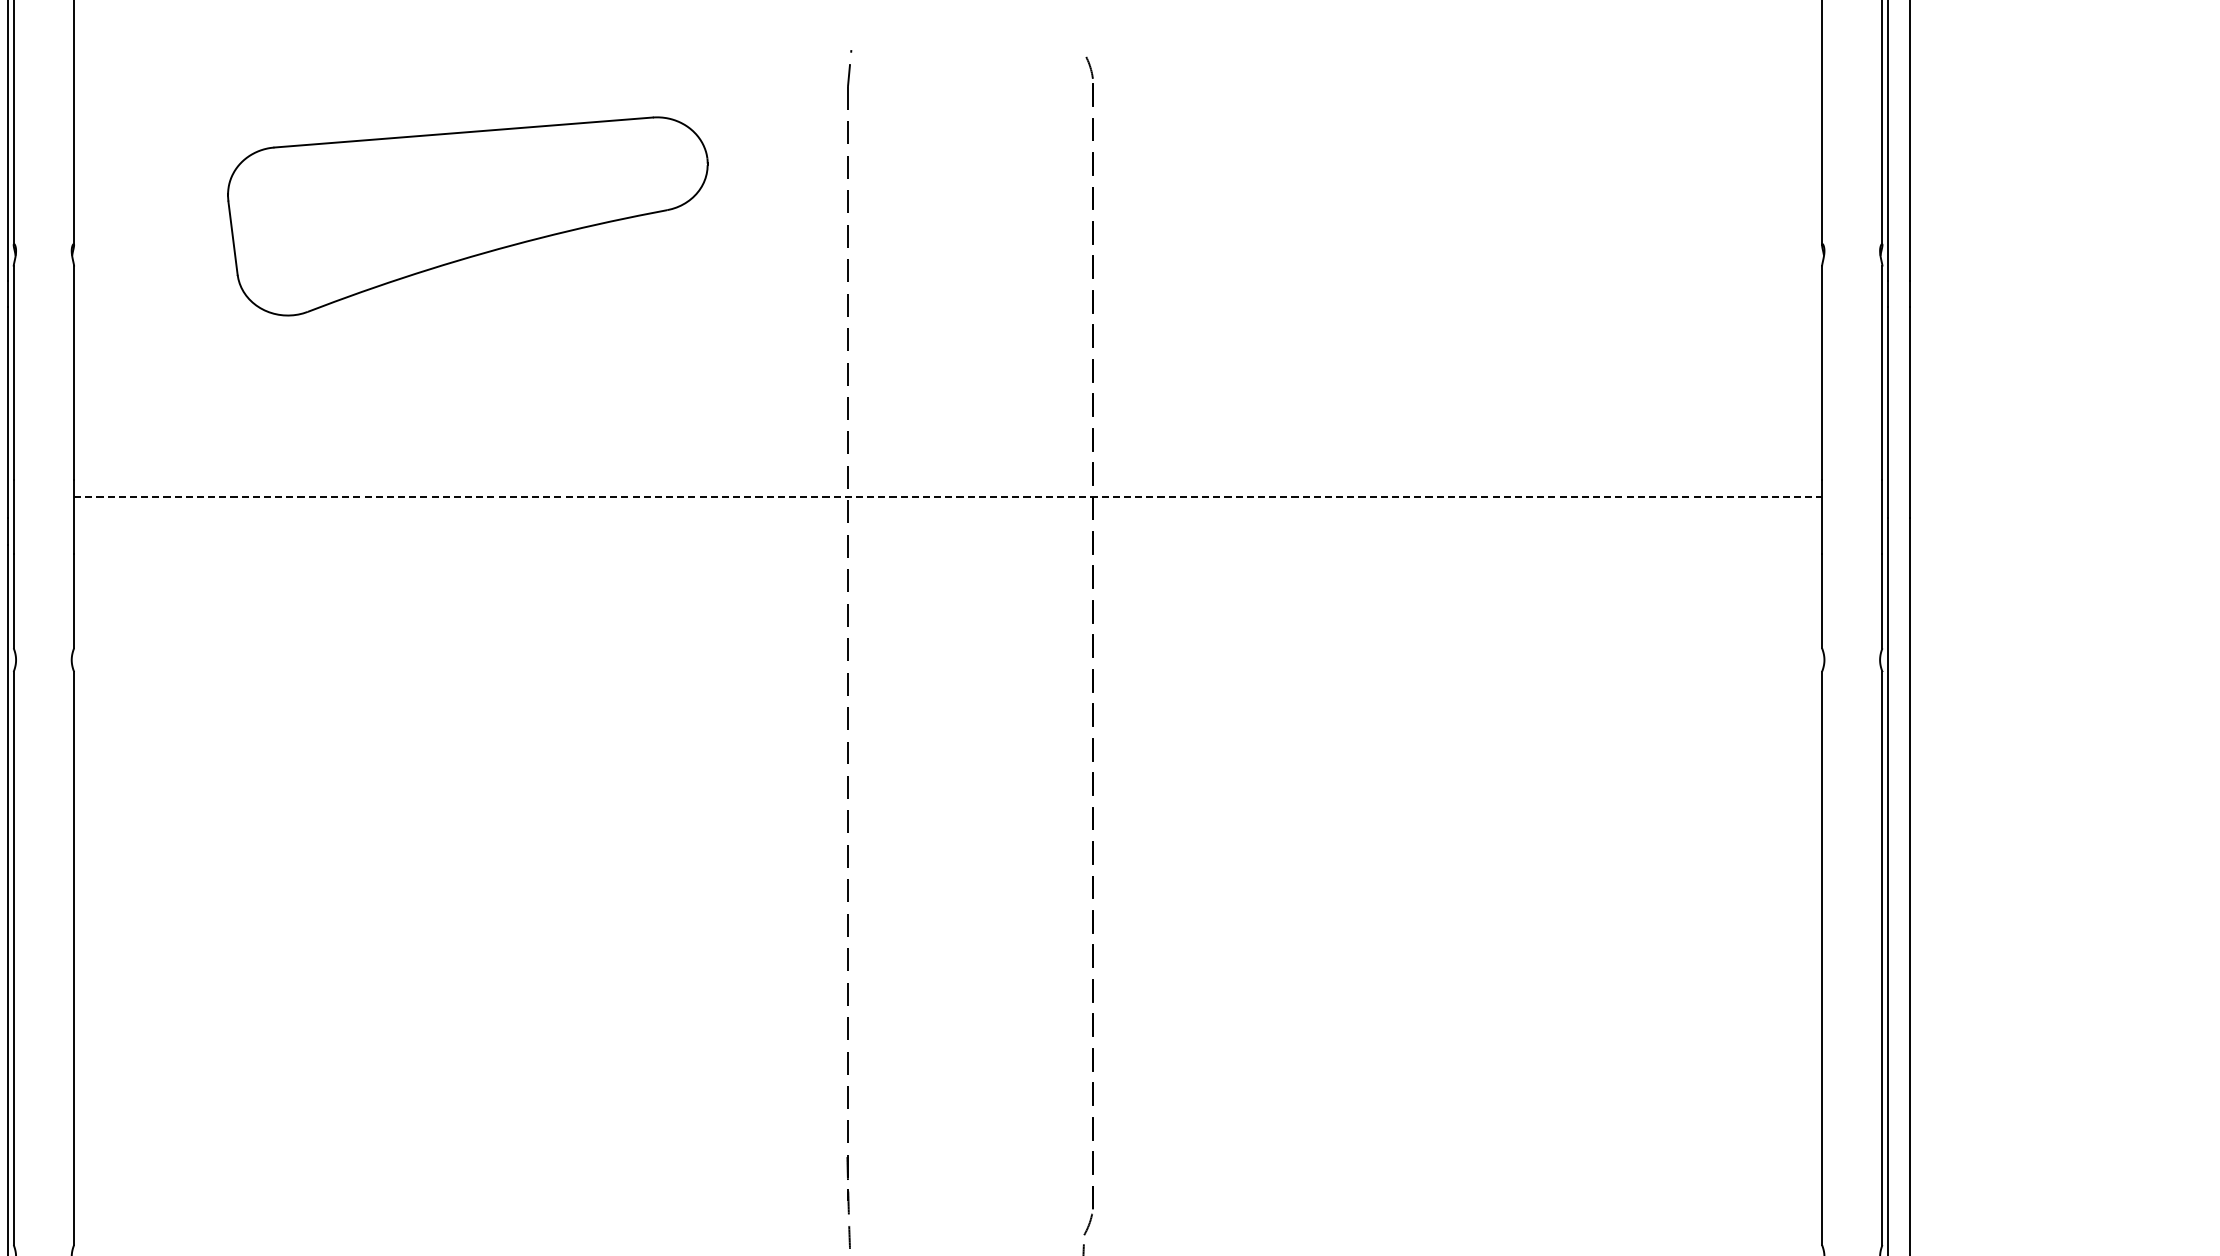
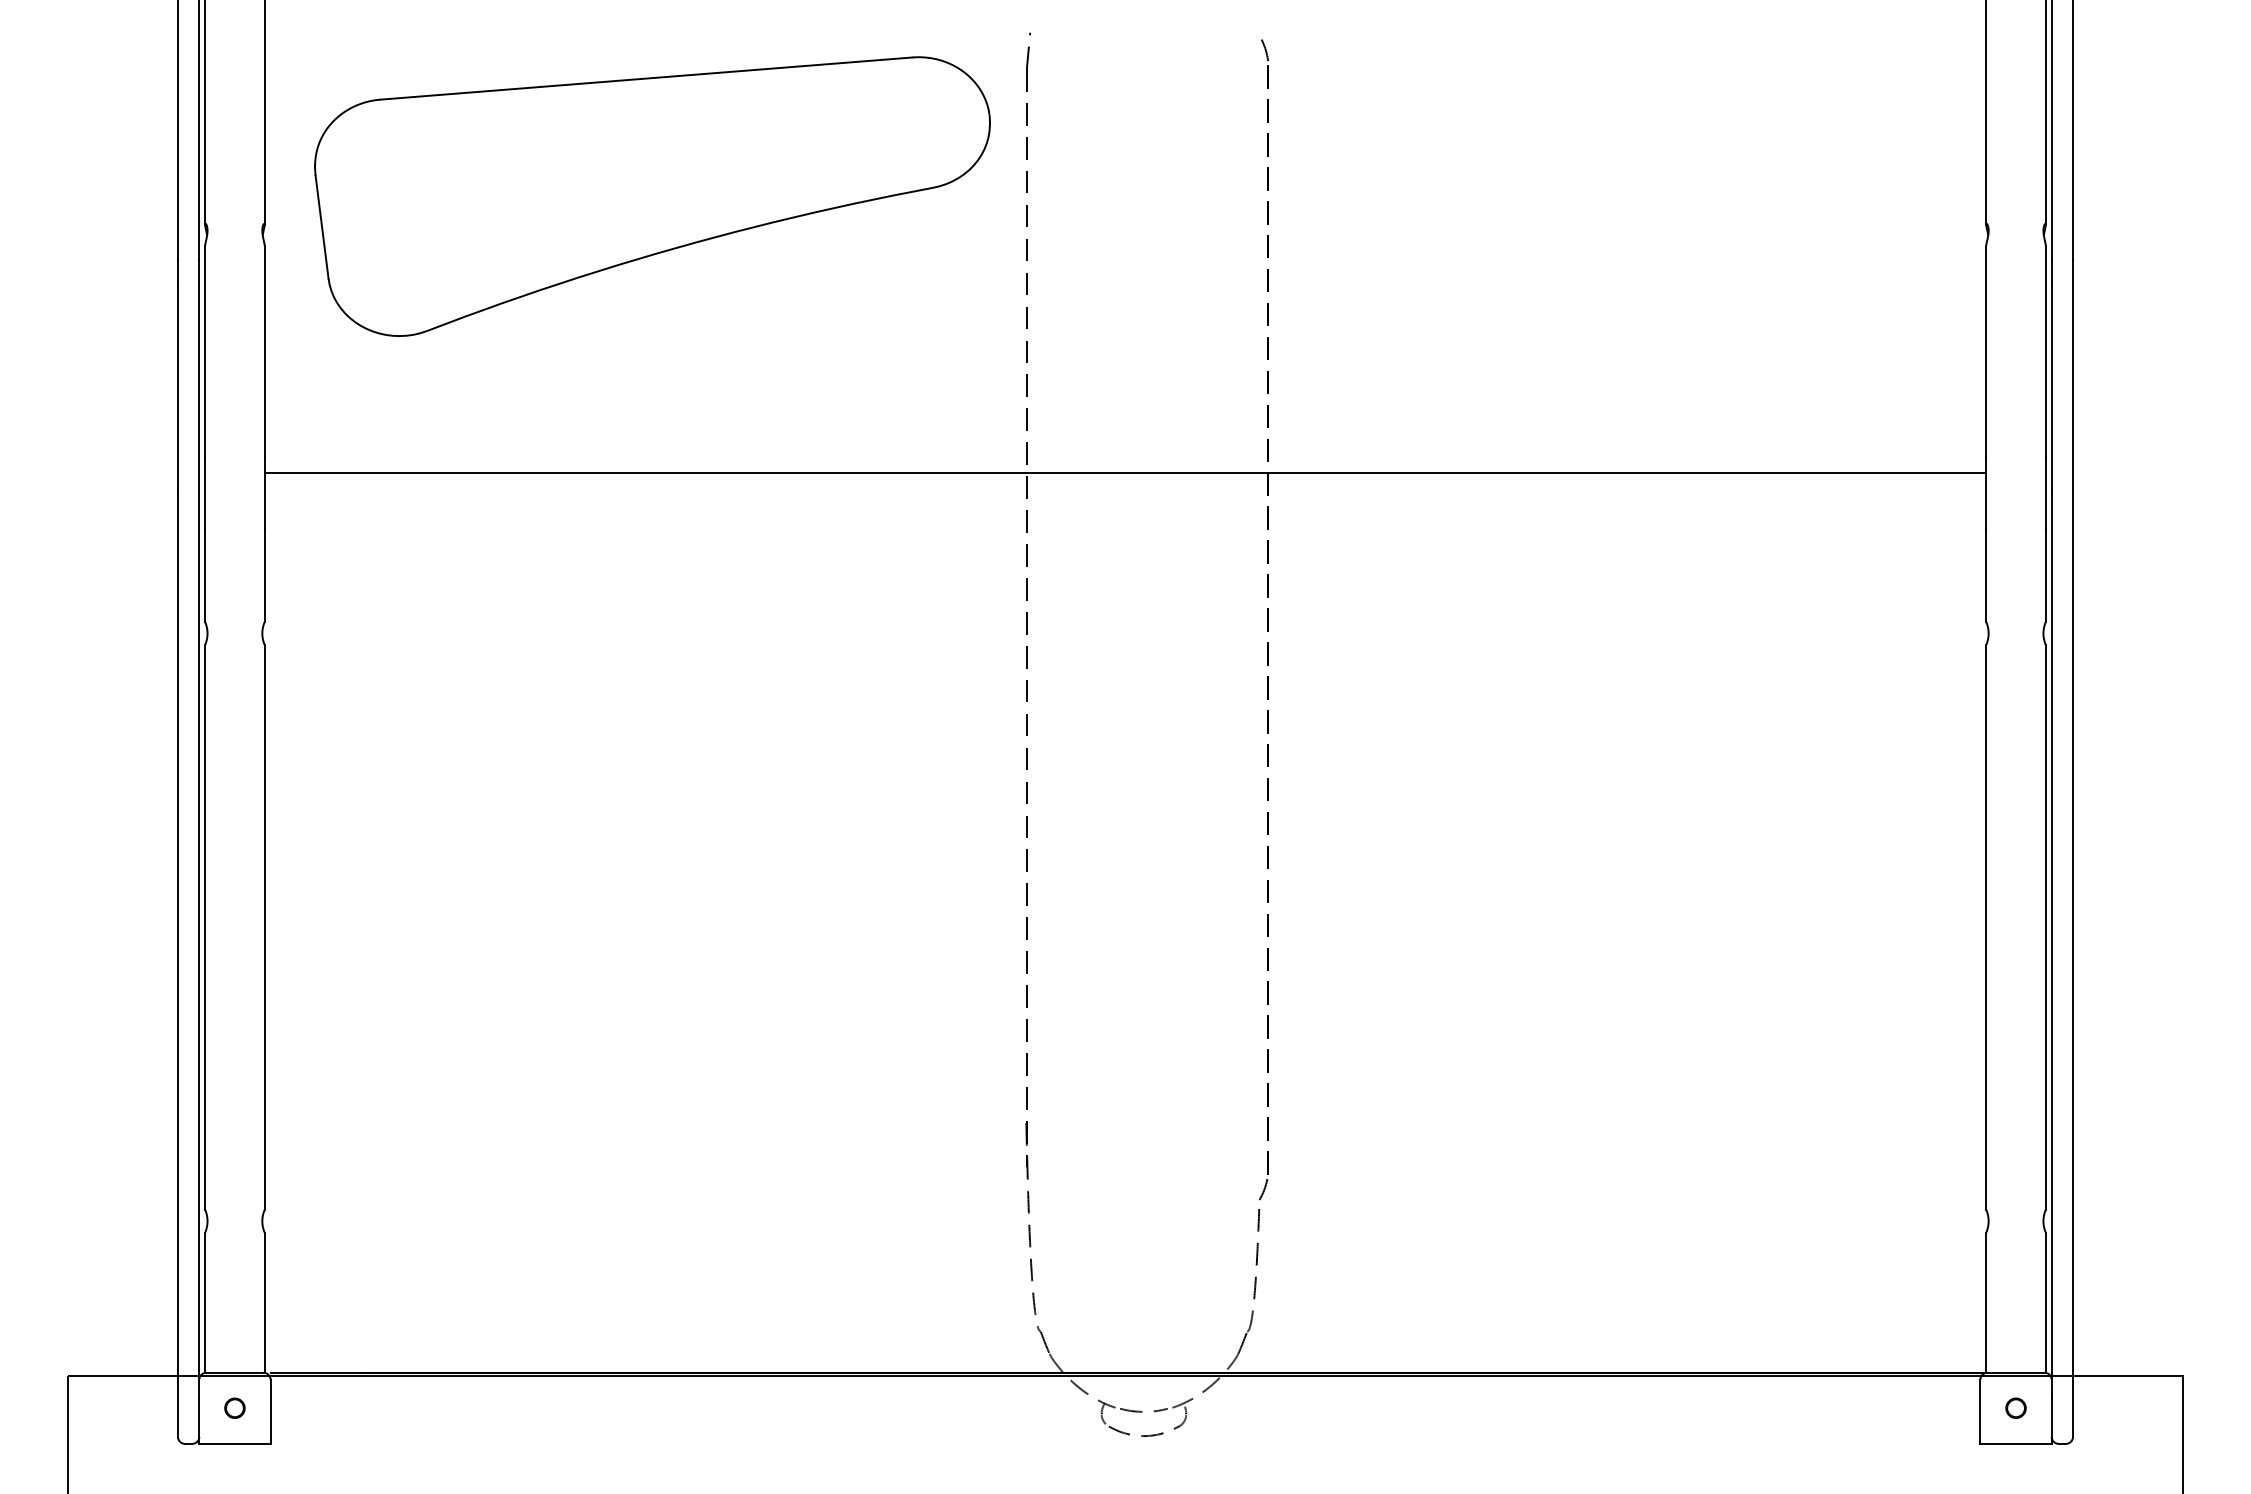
part: (467, 216) -> (652, 196), size x1.43
line: (948, 497) -> (1125, 473), dashed -> solid

